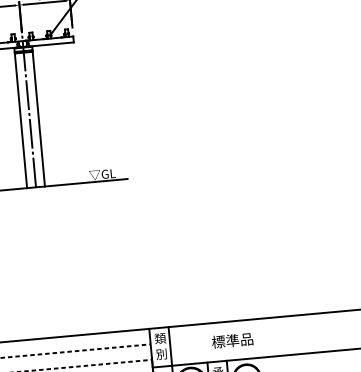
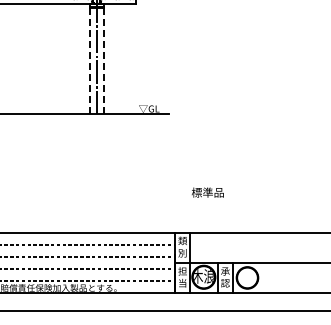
line: (38, 119) -> (103, 61), solid -> dashed
line: (20, 121) -> (89, 61), solid -> dashed
text: (232, 340) -> (207, 192), moved

